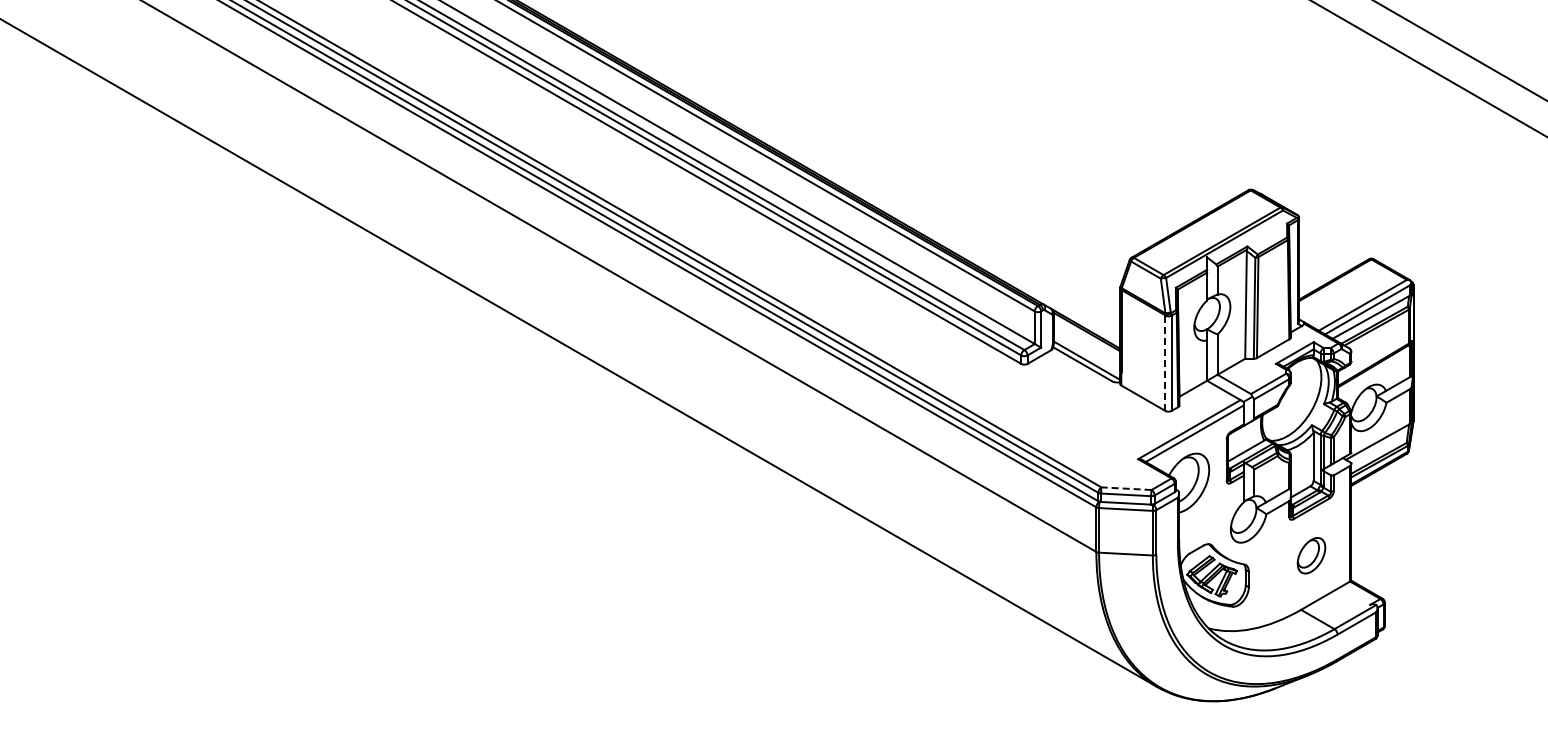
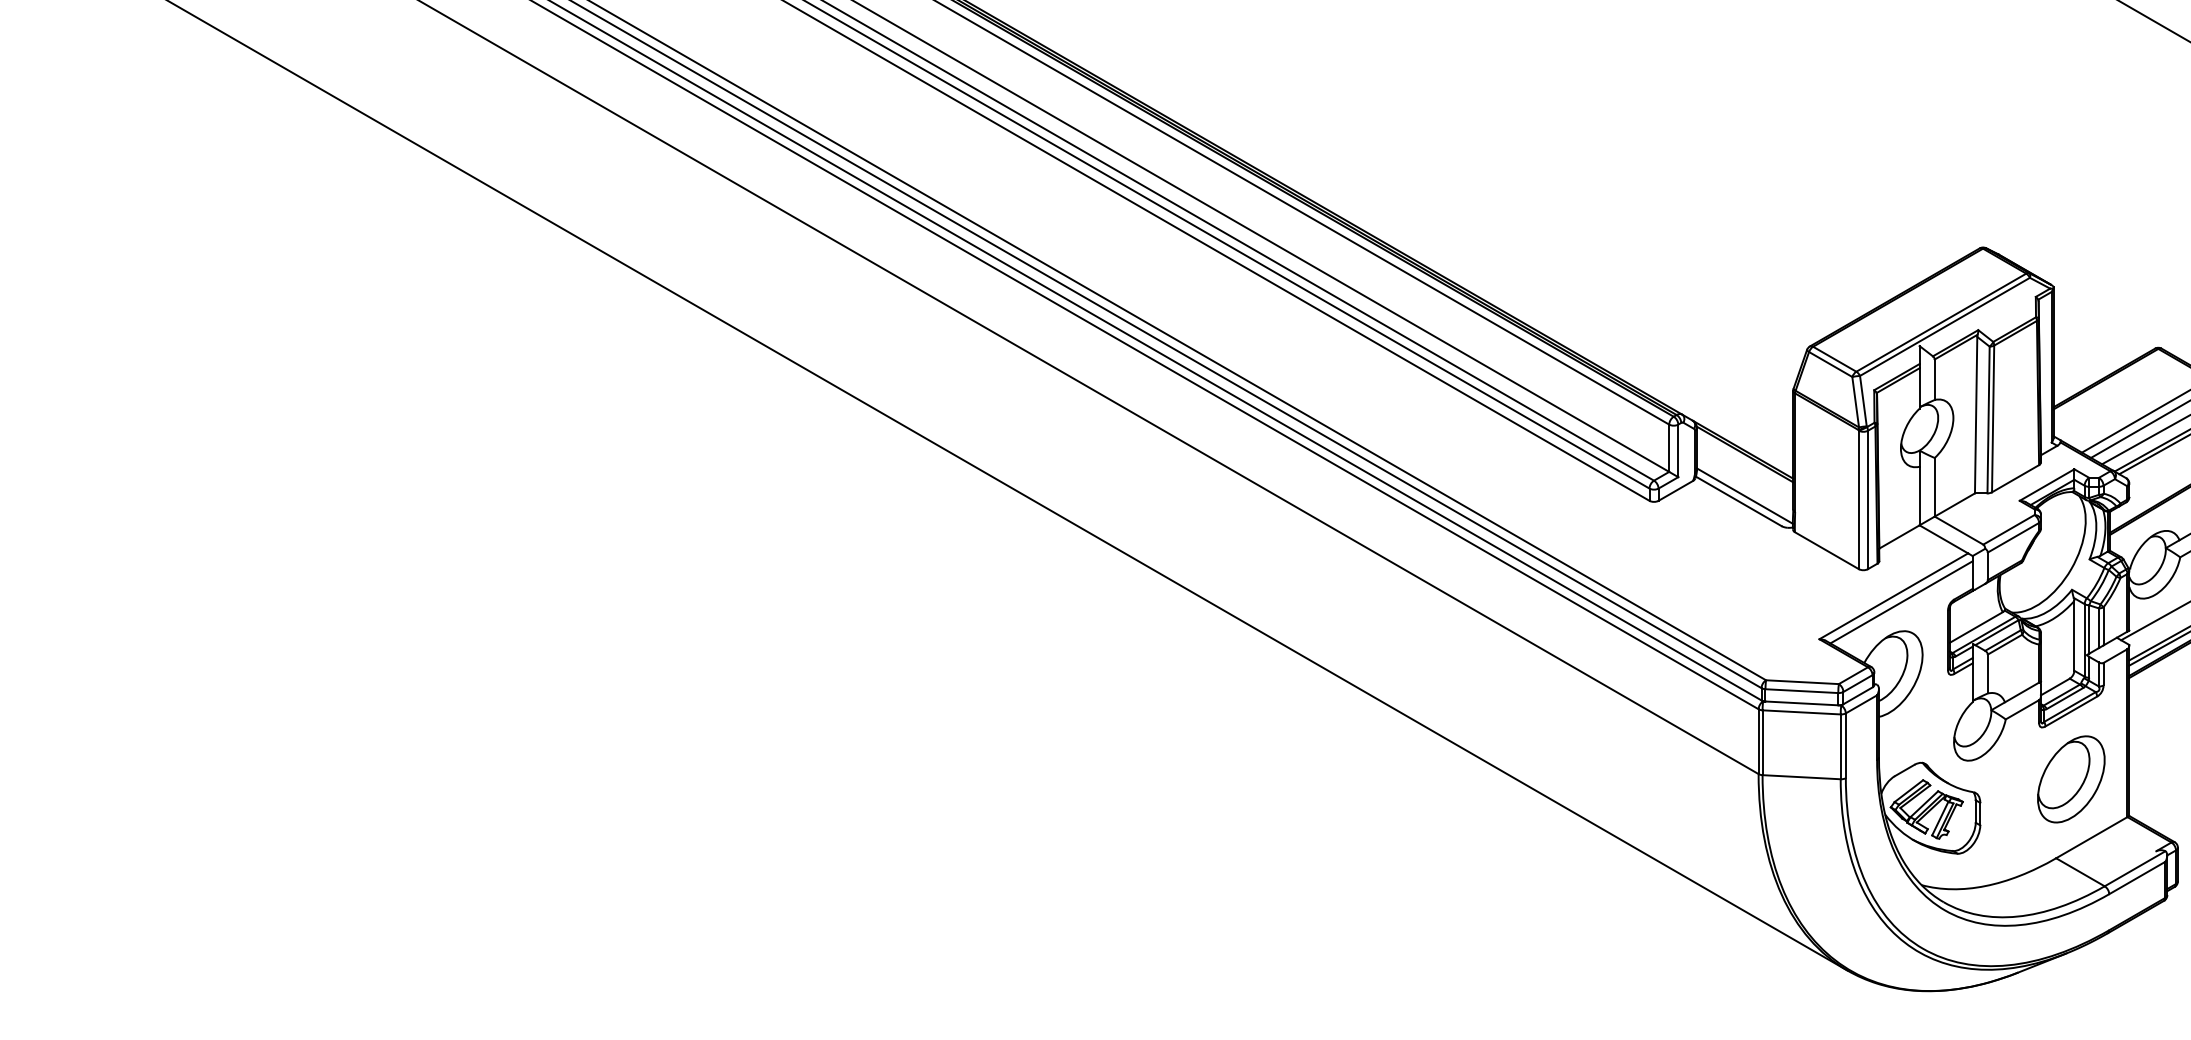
line: (1165, 363) -> (1859, 500), dashed -> solid
line: (1126, 488) -> (1802, 681), dashed -> solid
part: (1311, 555) -> (2071, 779), size x1.67

